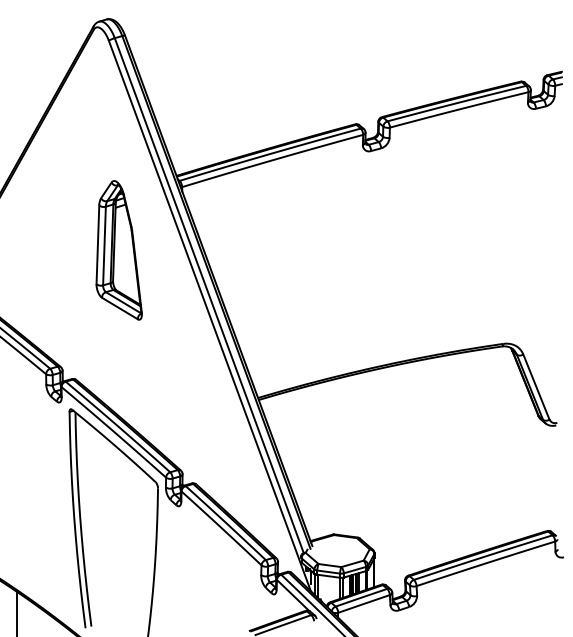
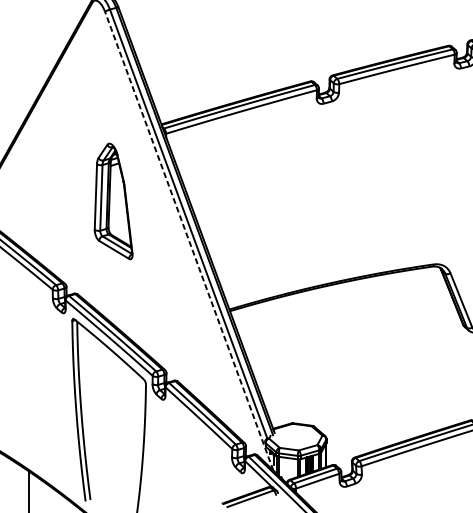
part: (118, 250) -> (113, 201), moved
line: (209, 315) -> (188, 240), solid -> dashed

